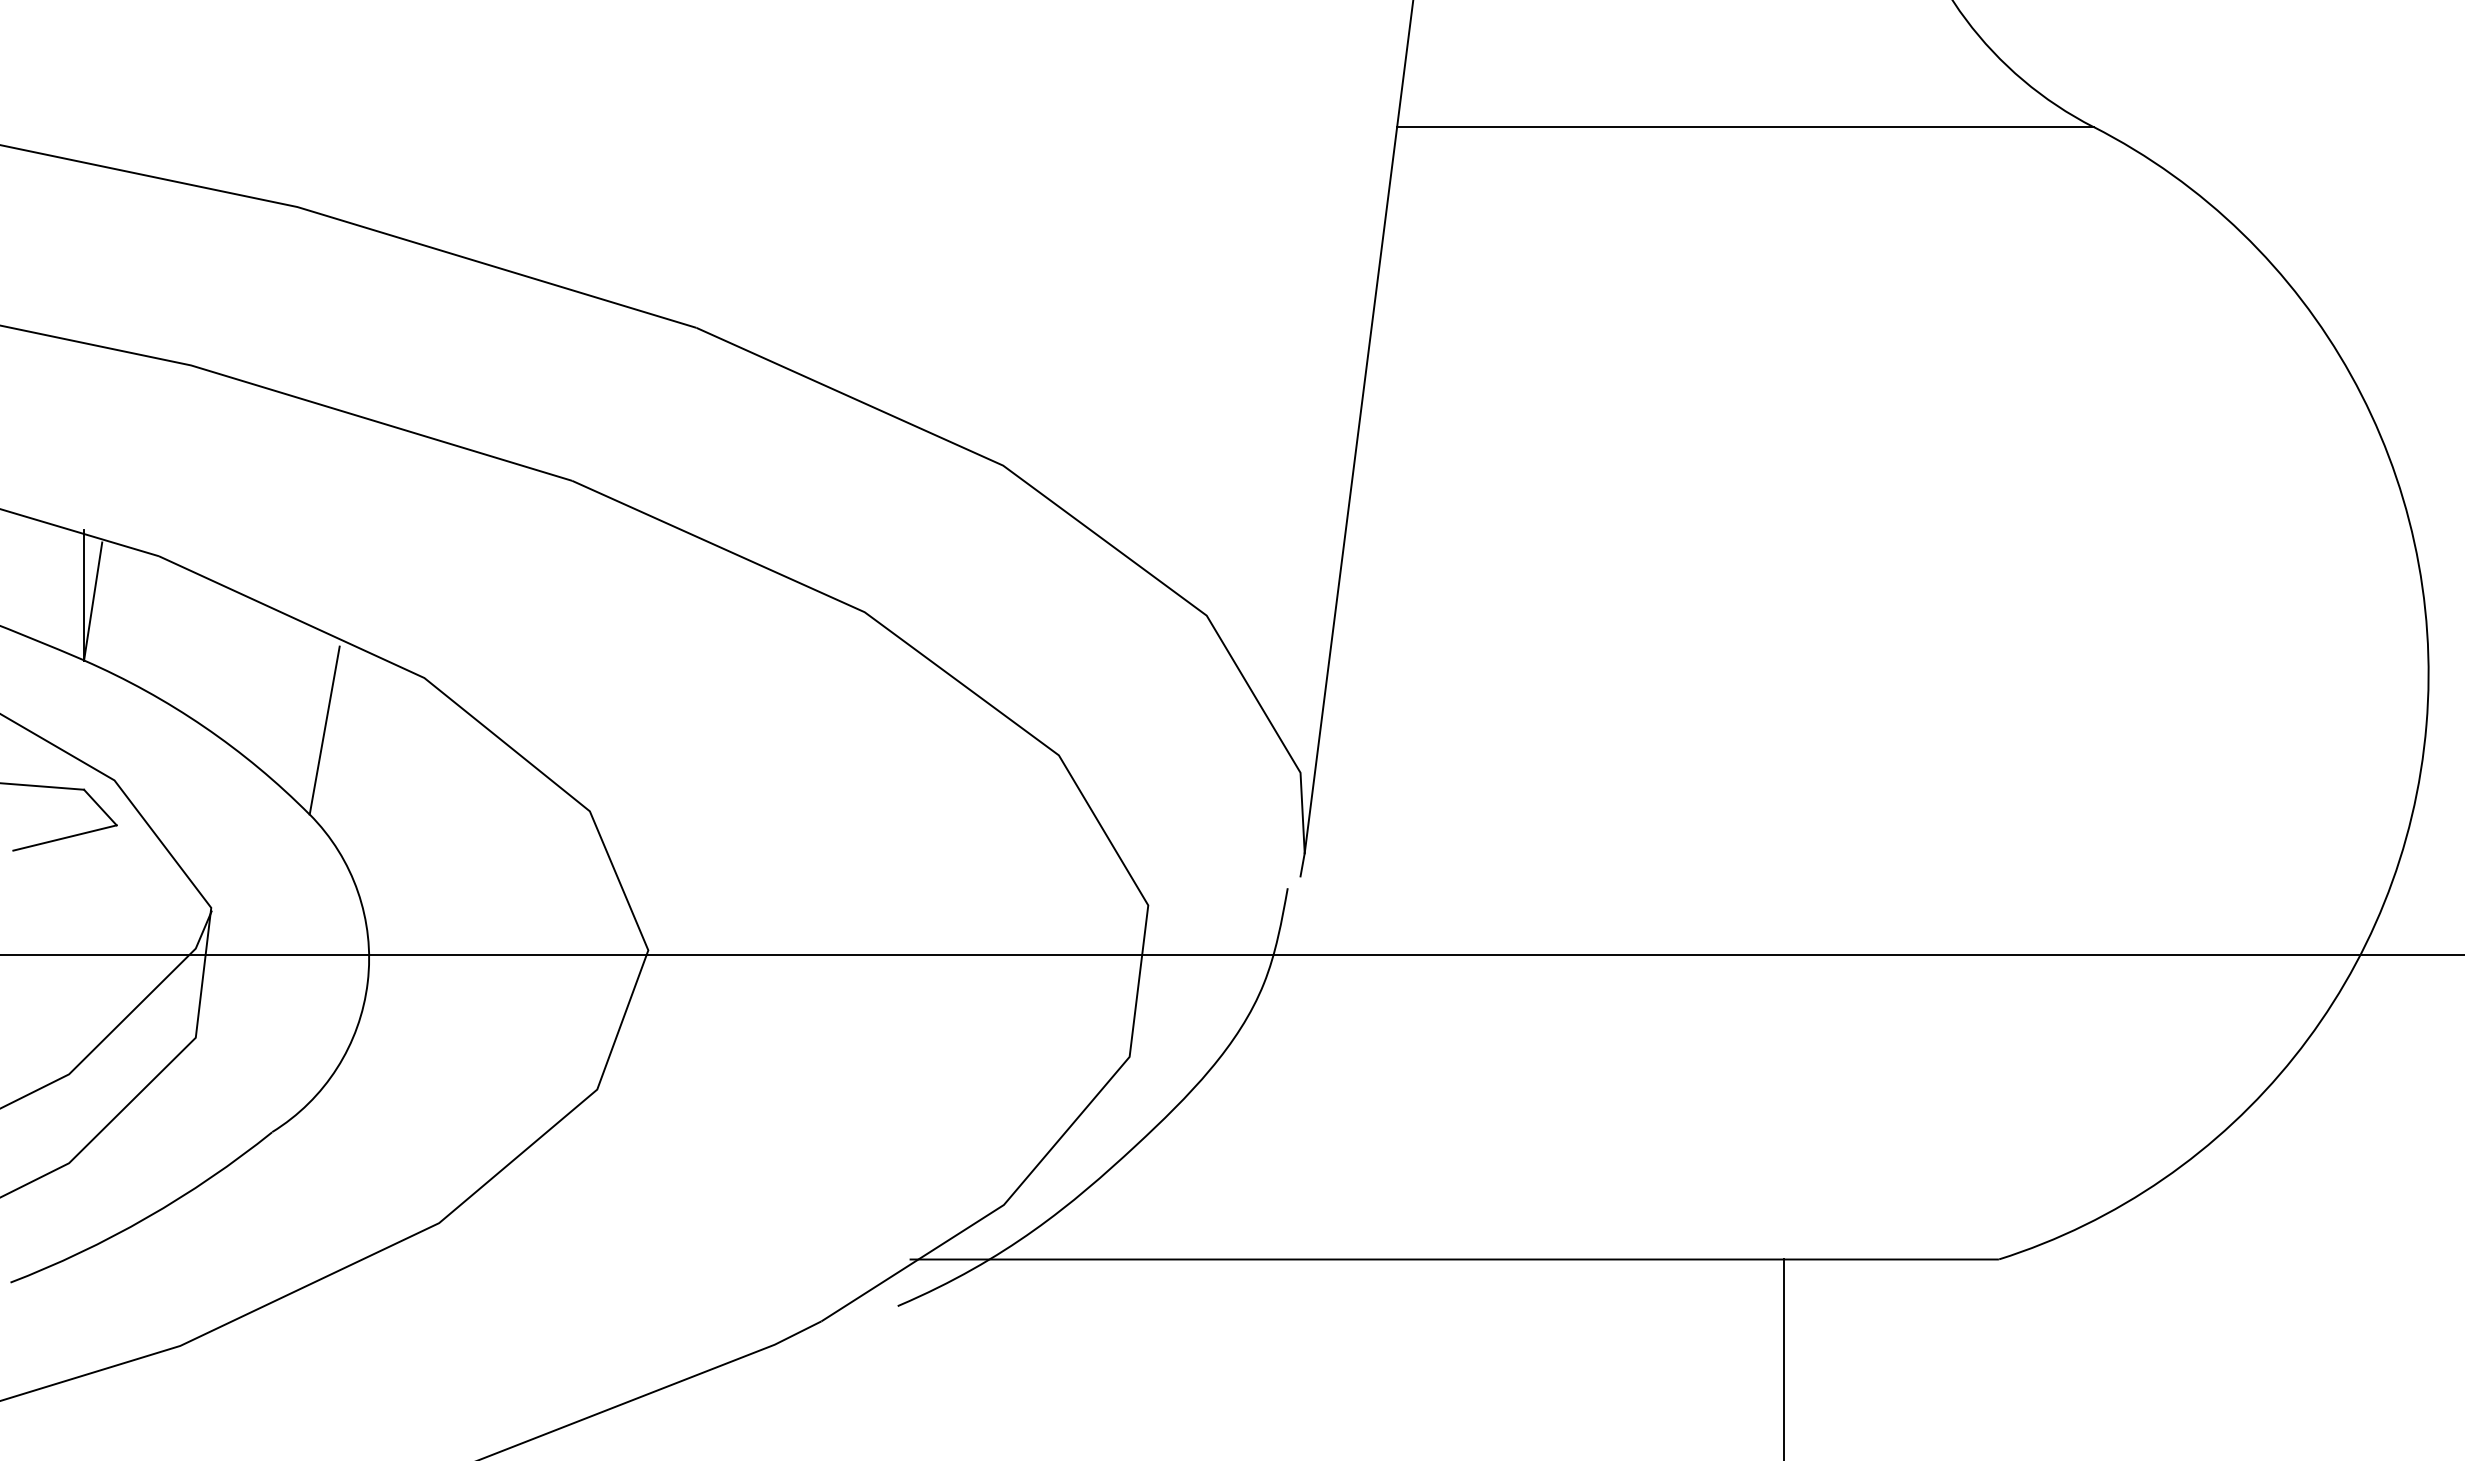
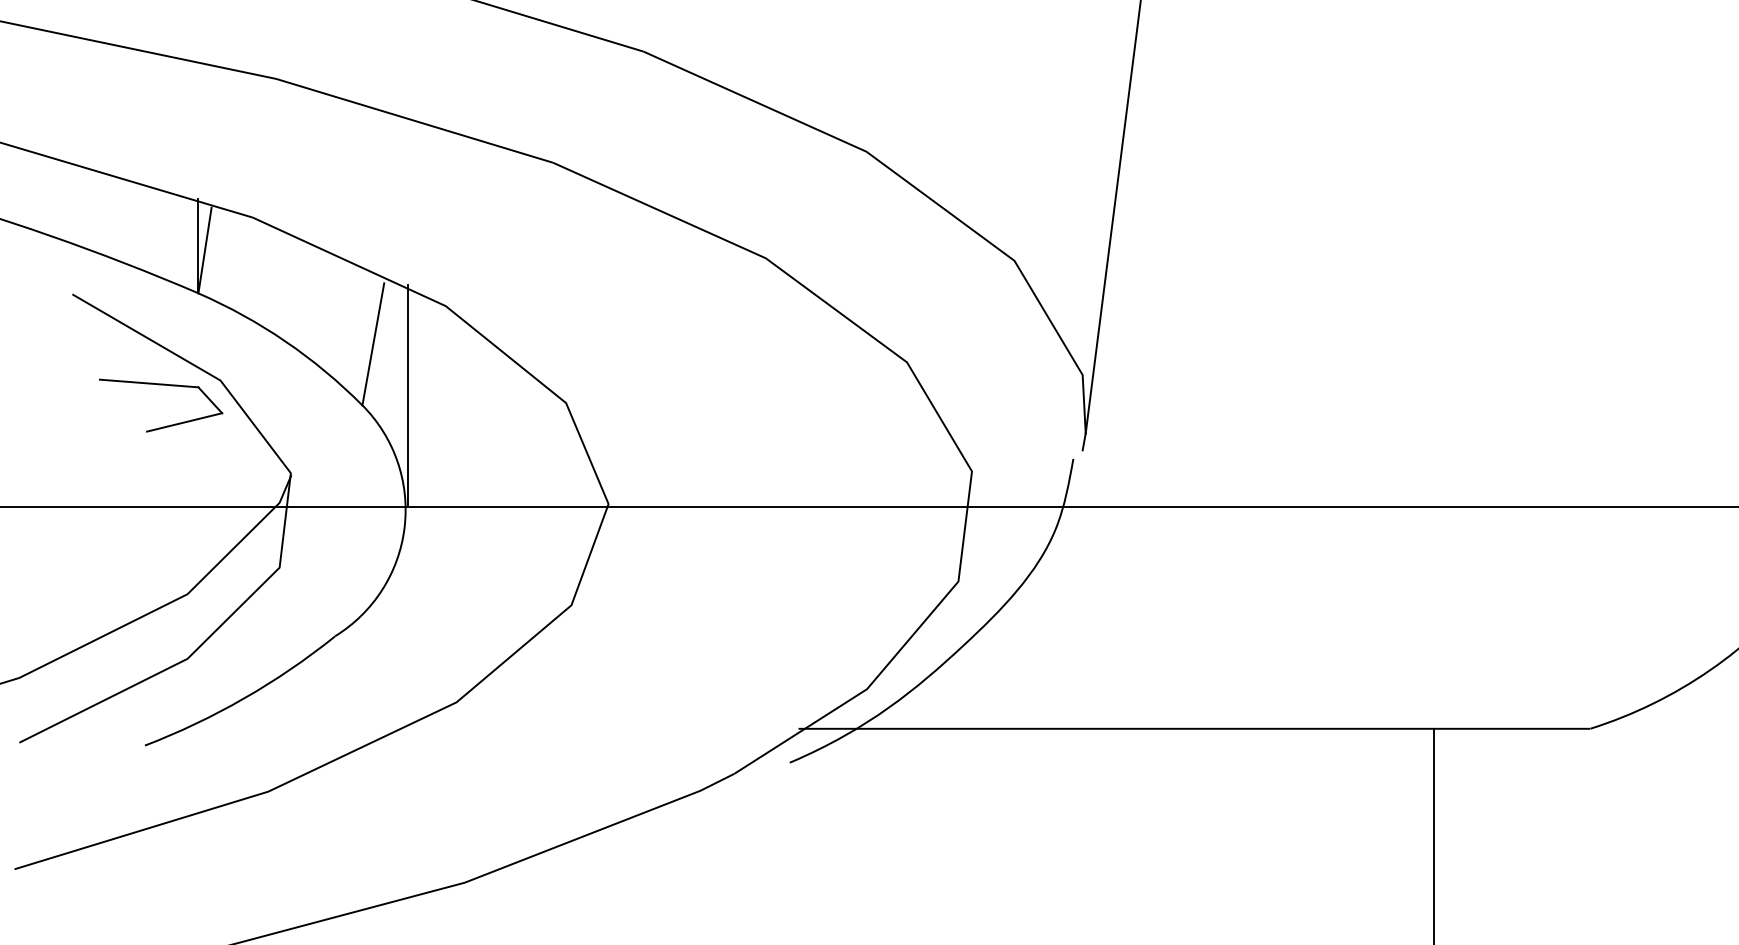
line: (372, 802) -> (408, 396), added

